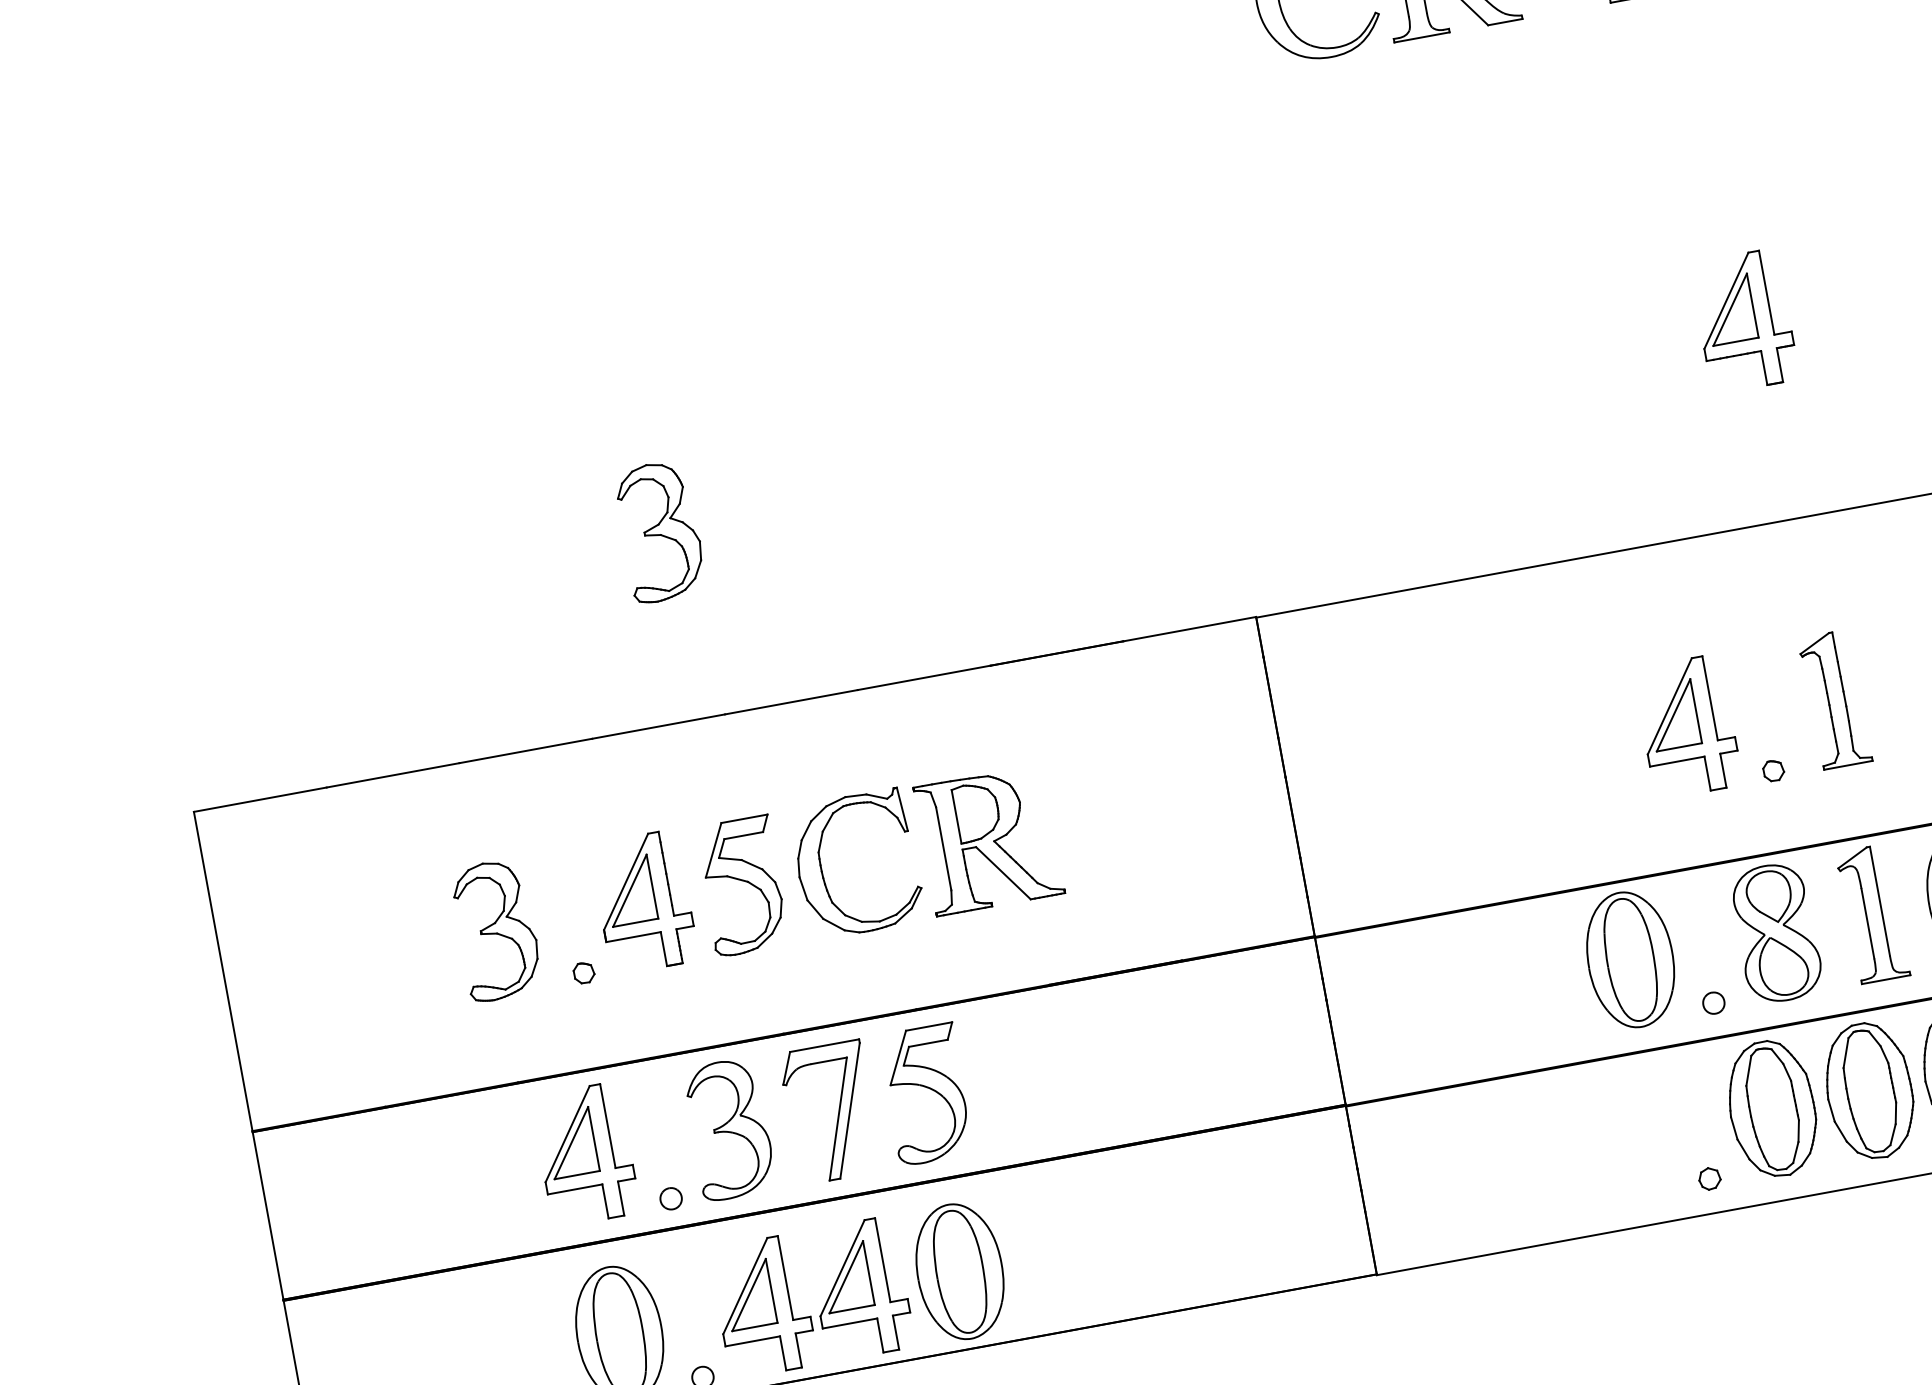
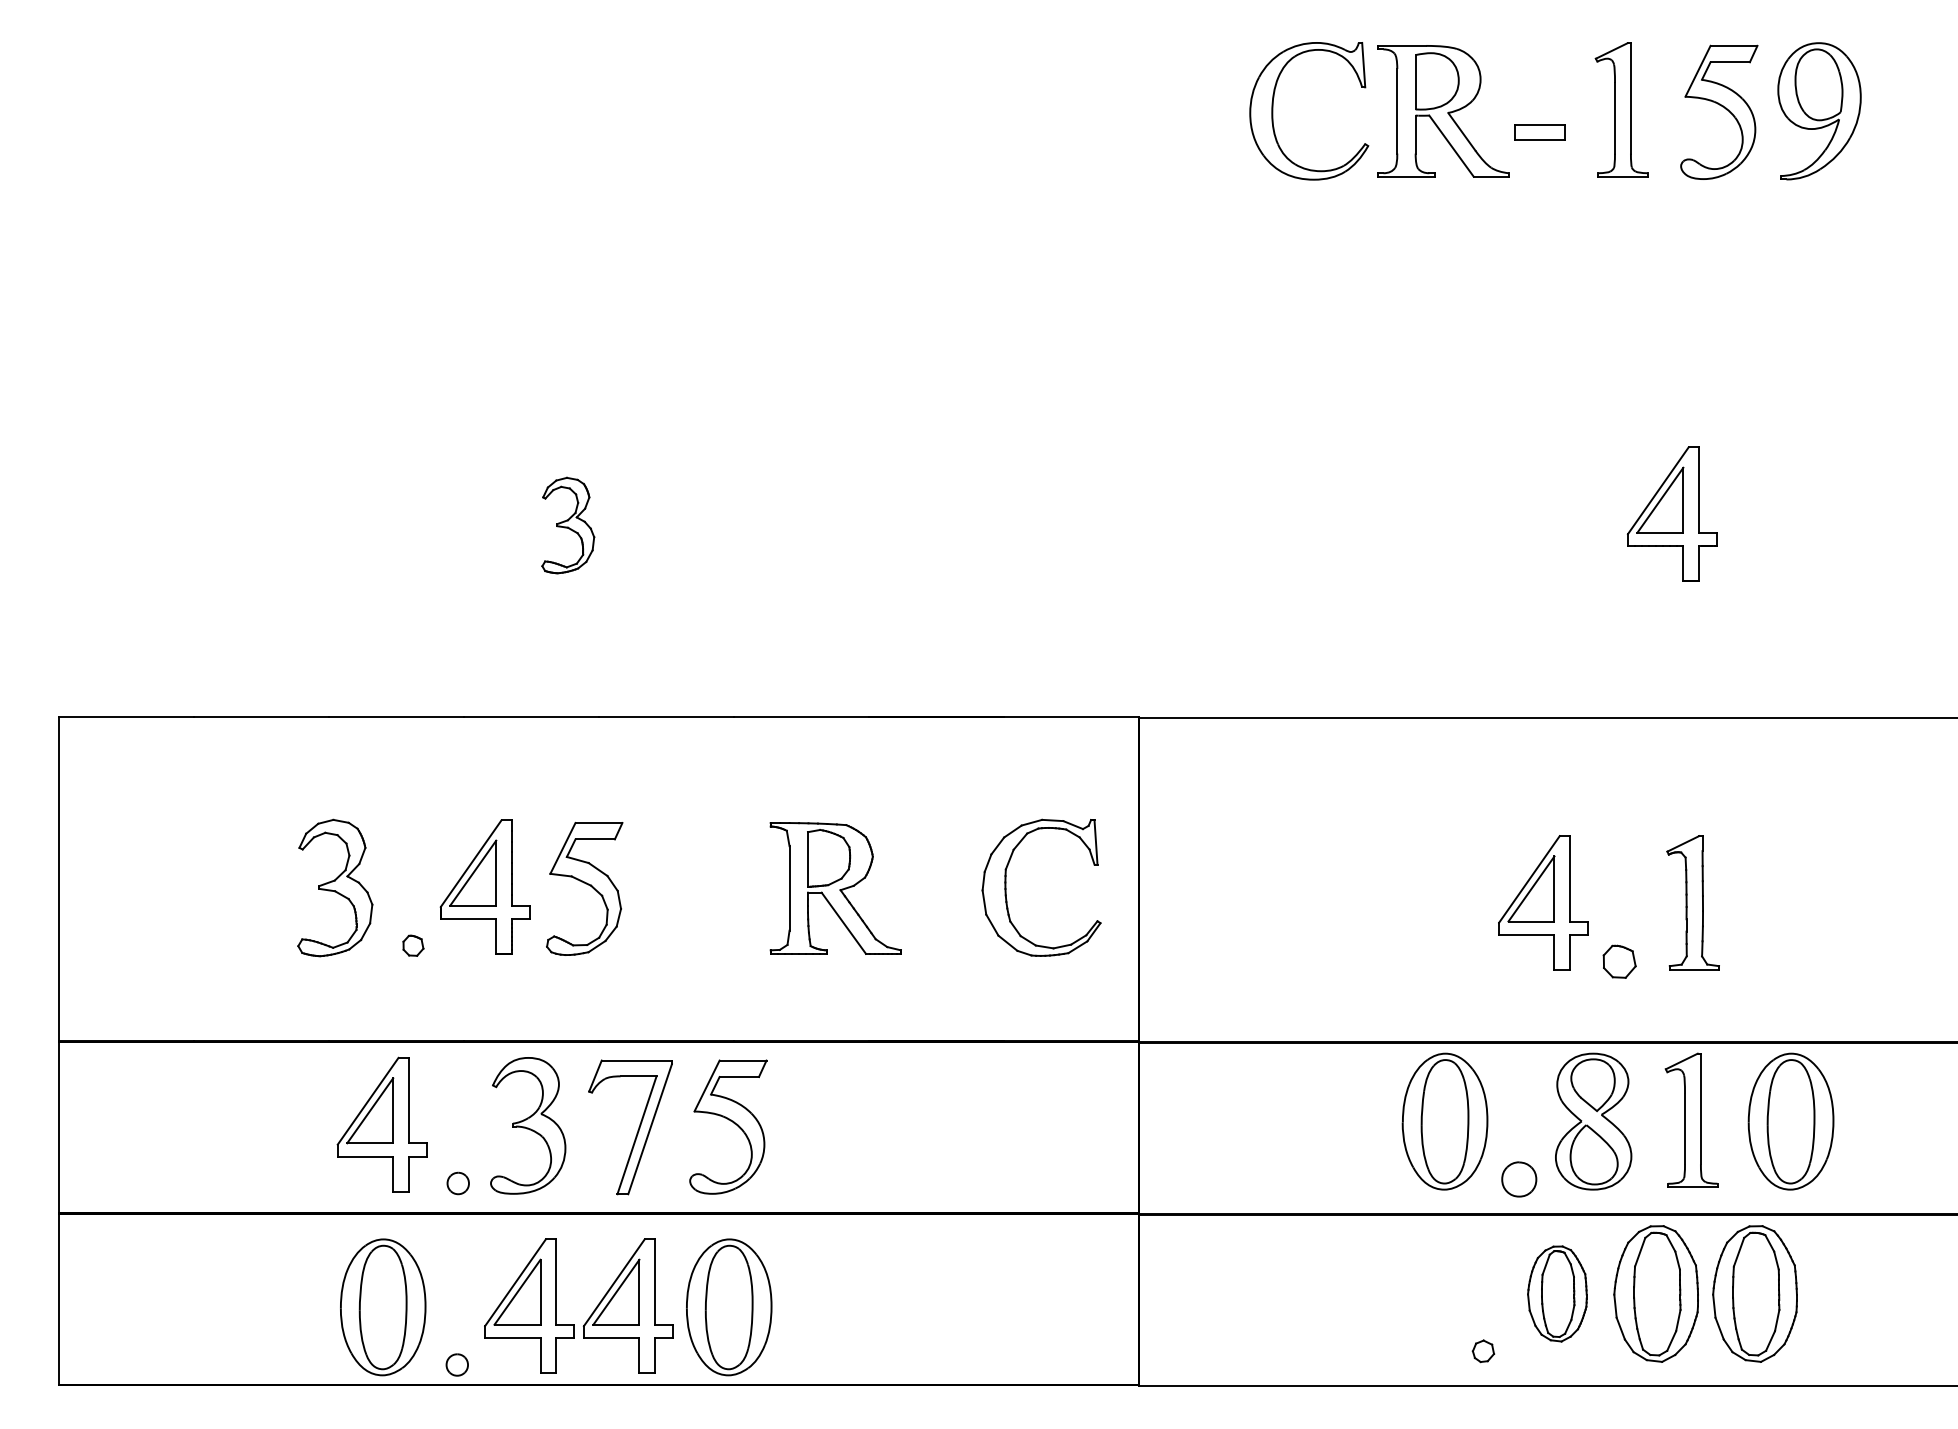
part: (660, 531) -> (568, 525), size x0.7
part: (1774, 770) -> (1620, 961), size x1.6
part: (822, 870) -> (1006, 887), moved
part: (1713, 1002) -> (1518, 1178), size x1.6
part: (1772, 1108) -> (1557, 1293), size x0.7

